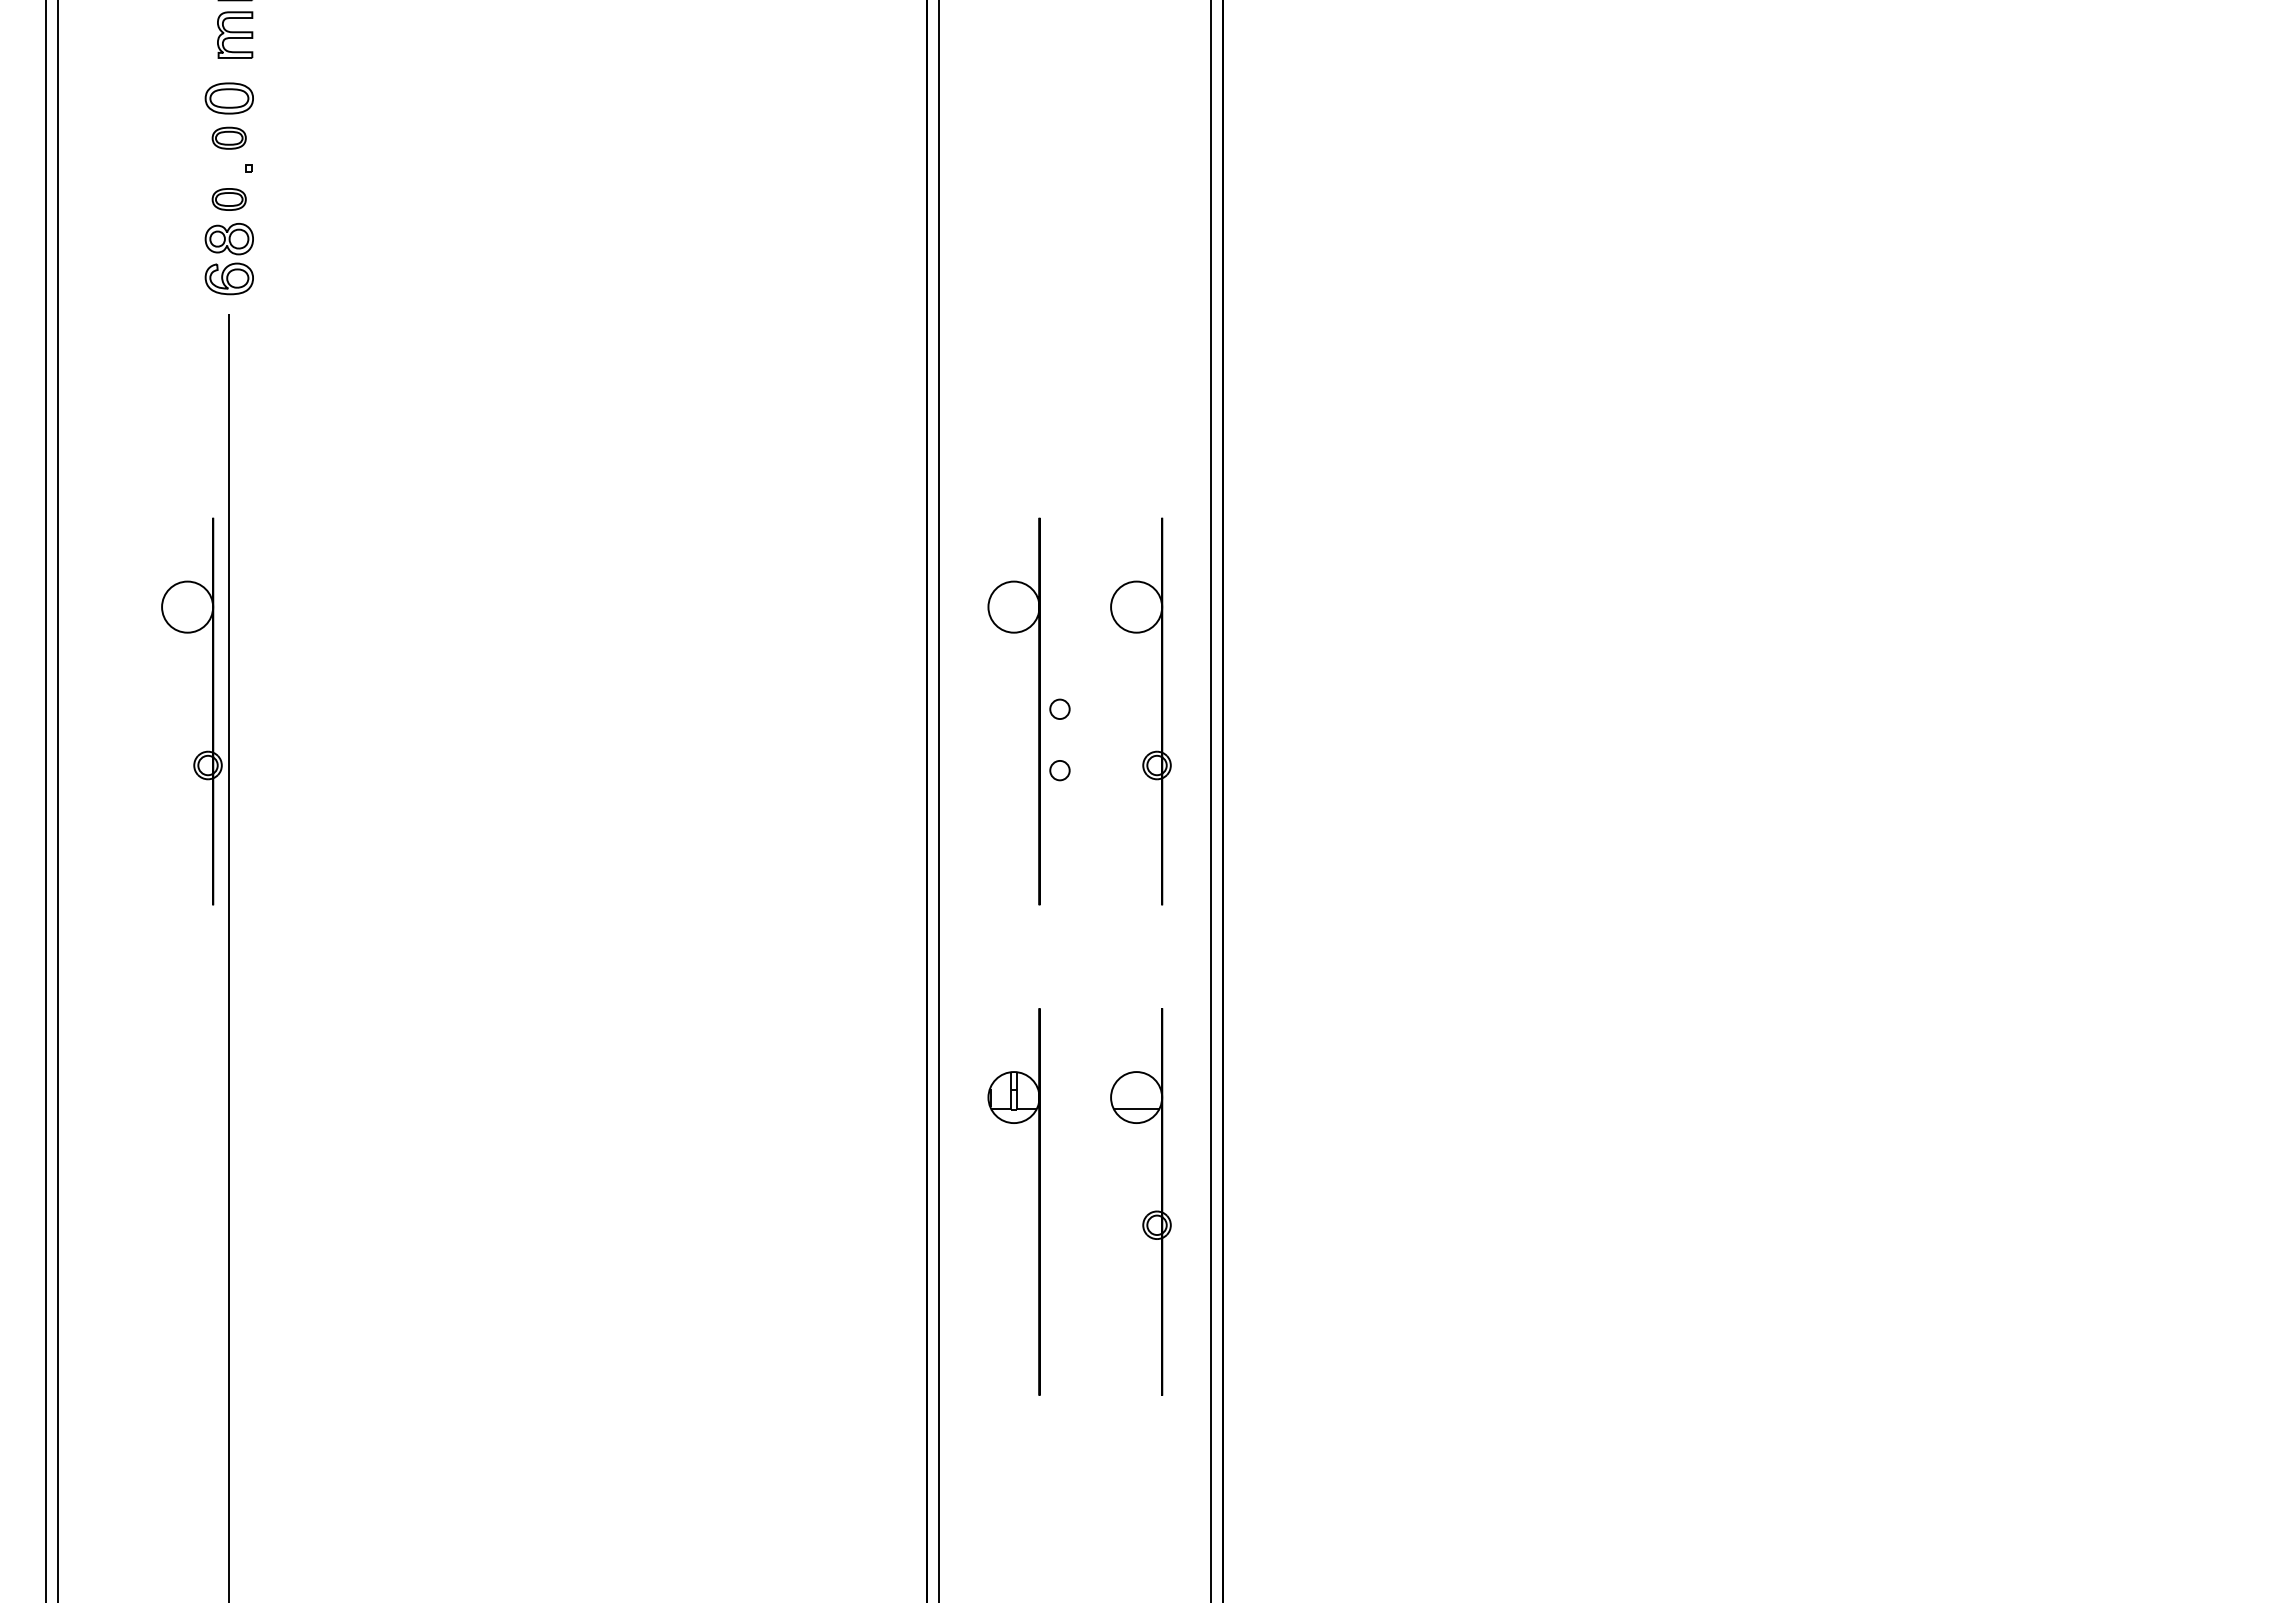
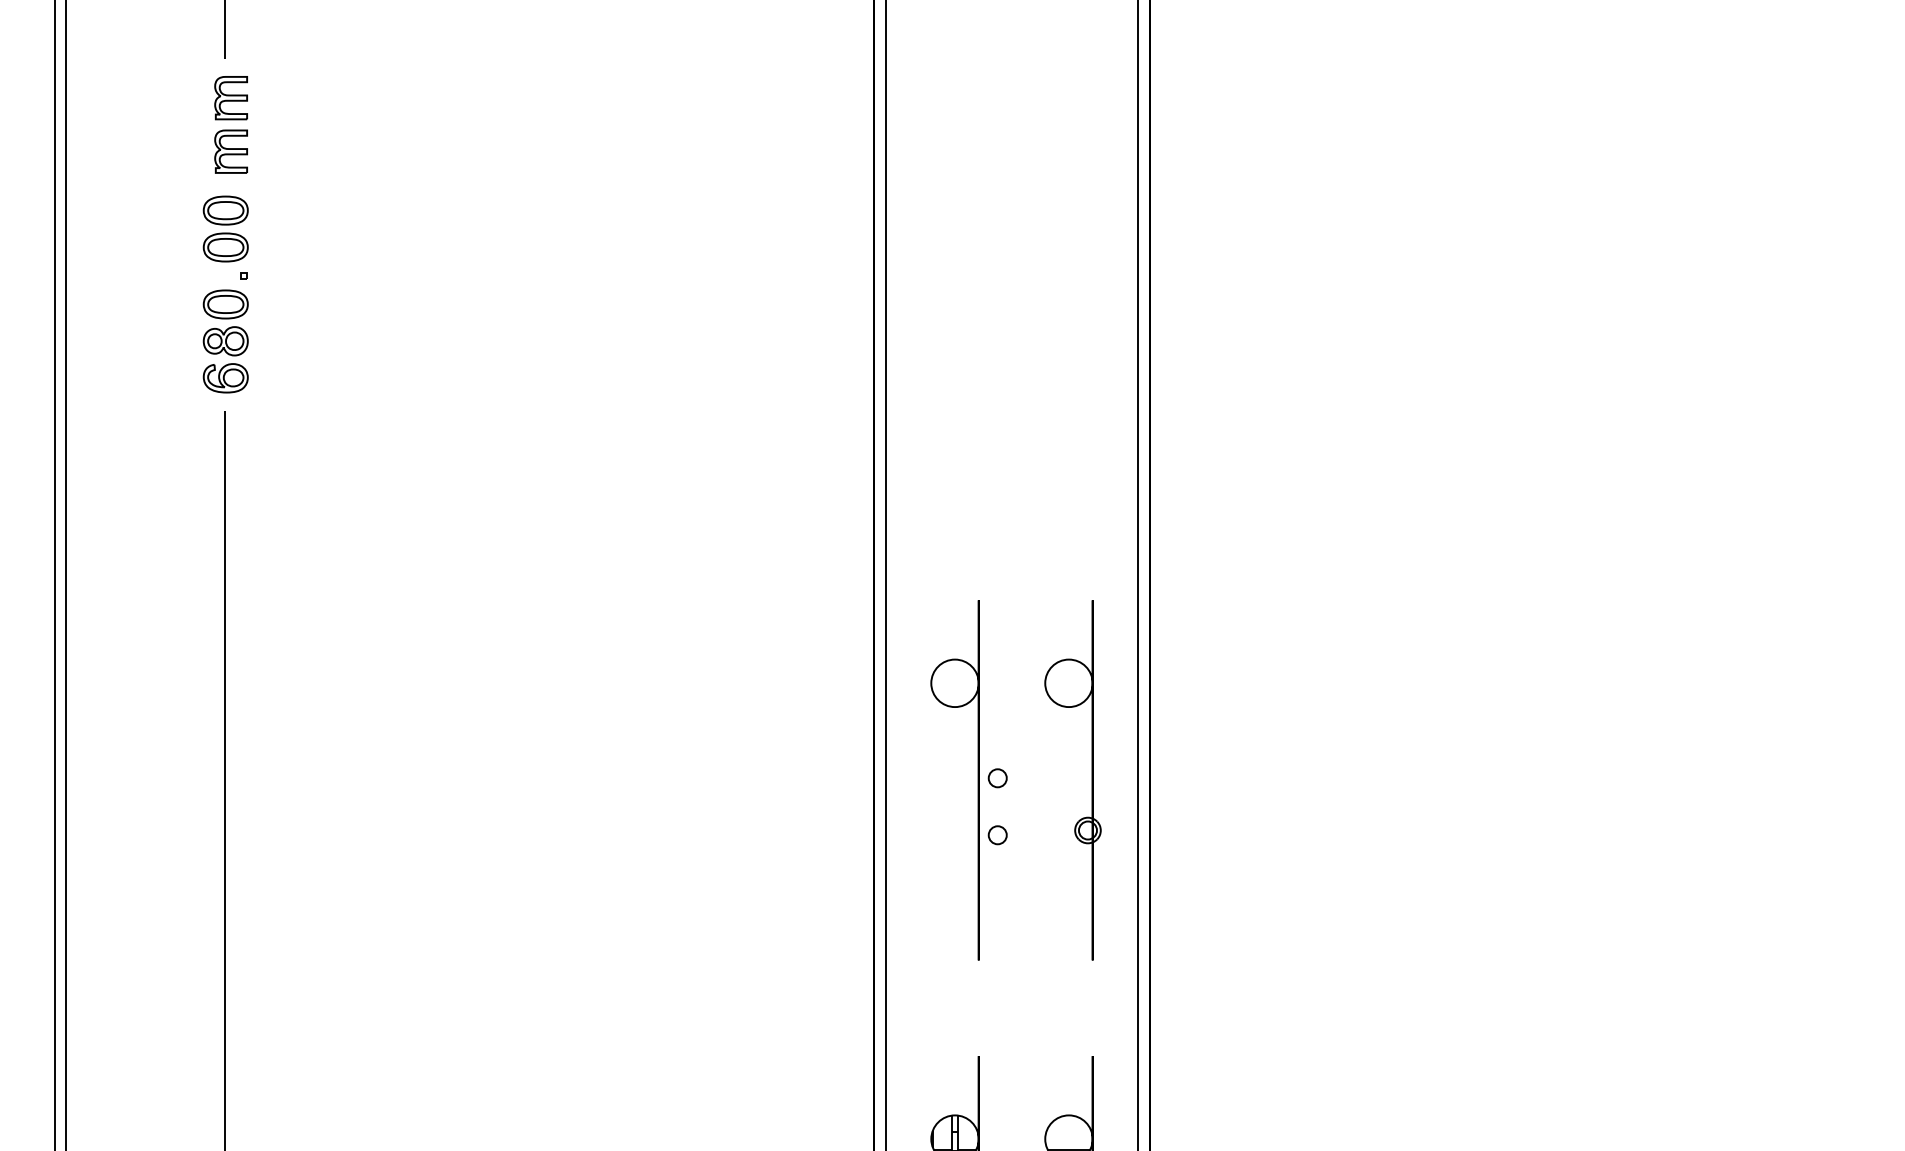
part: (228, 138) -> (224, 247), size x1.43
part: (228, 199) -> (224, 304), size x1.43
part: (212, 711) -> (210, 780), removed

